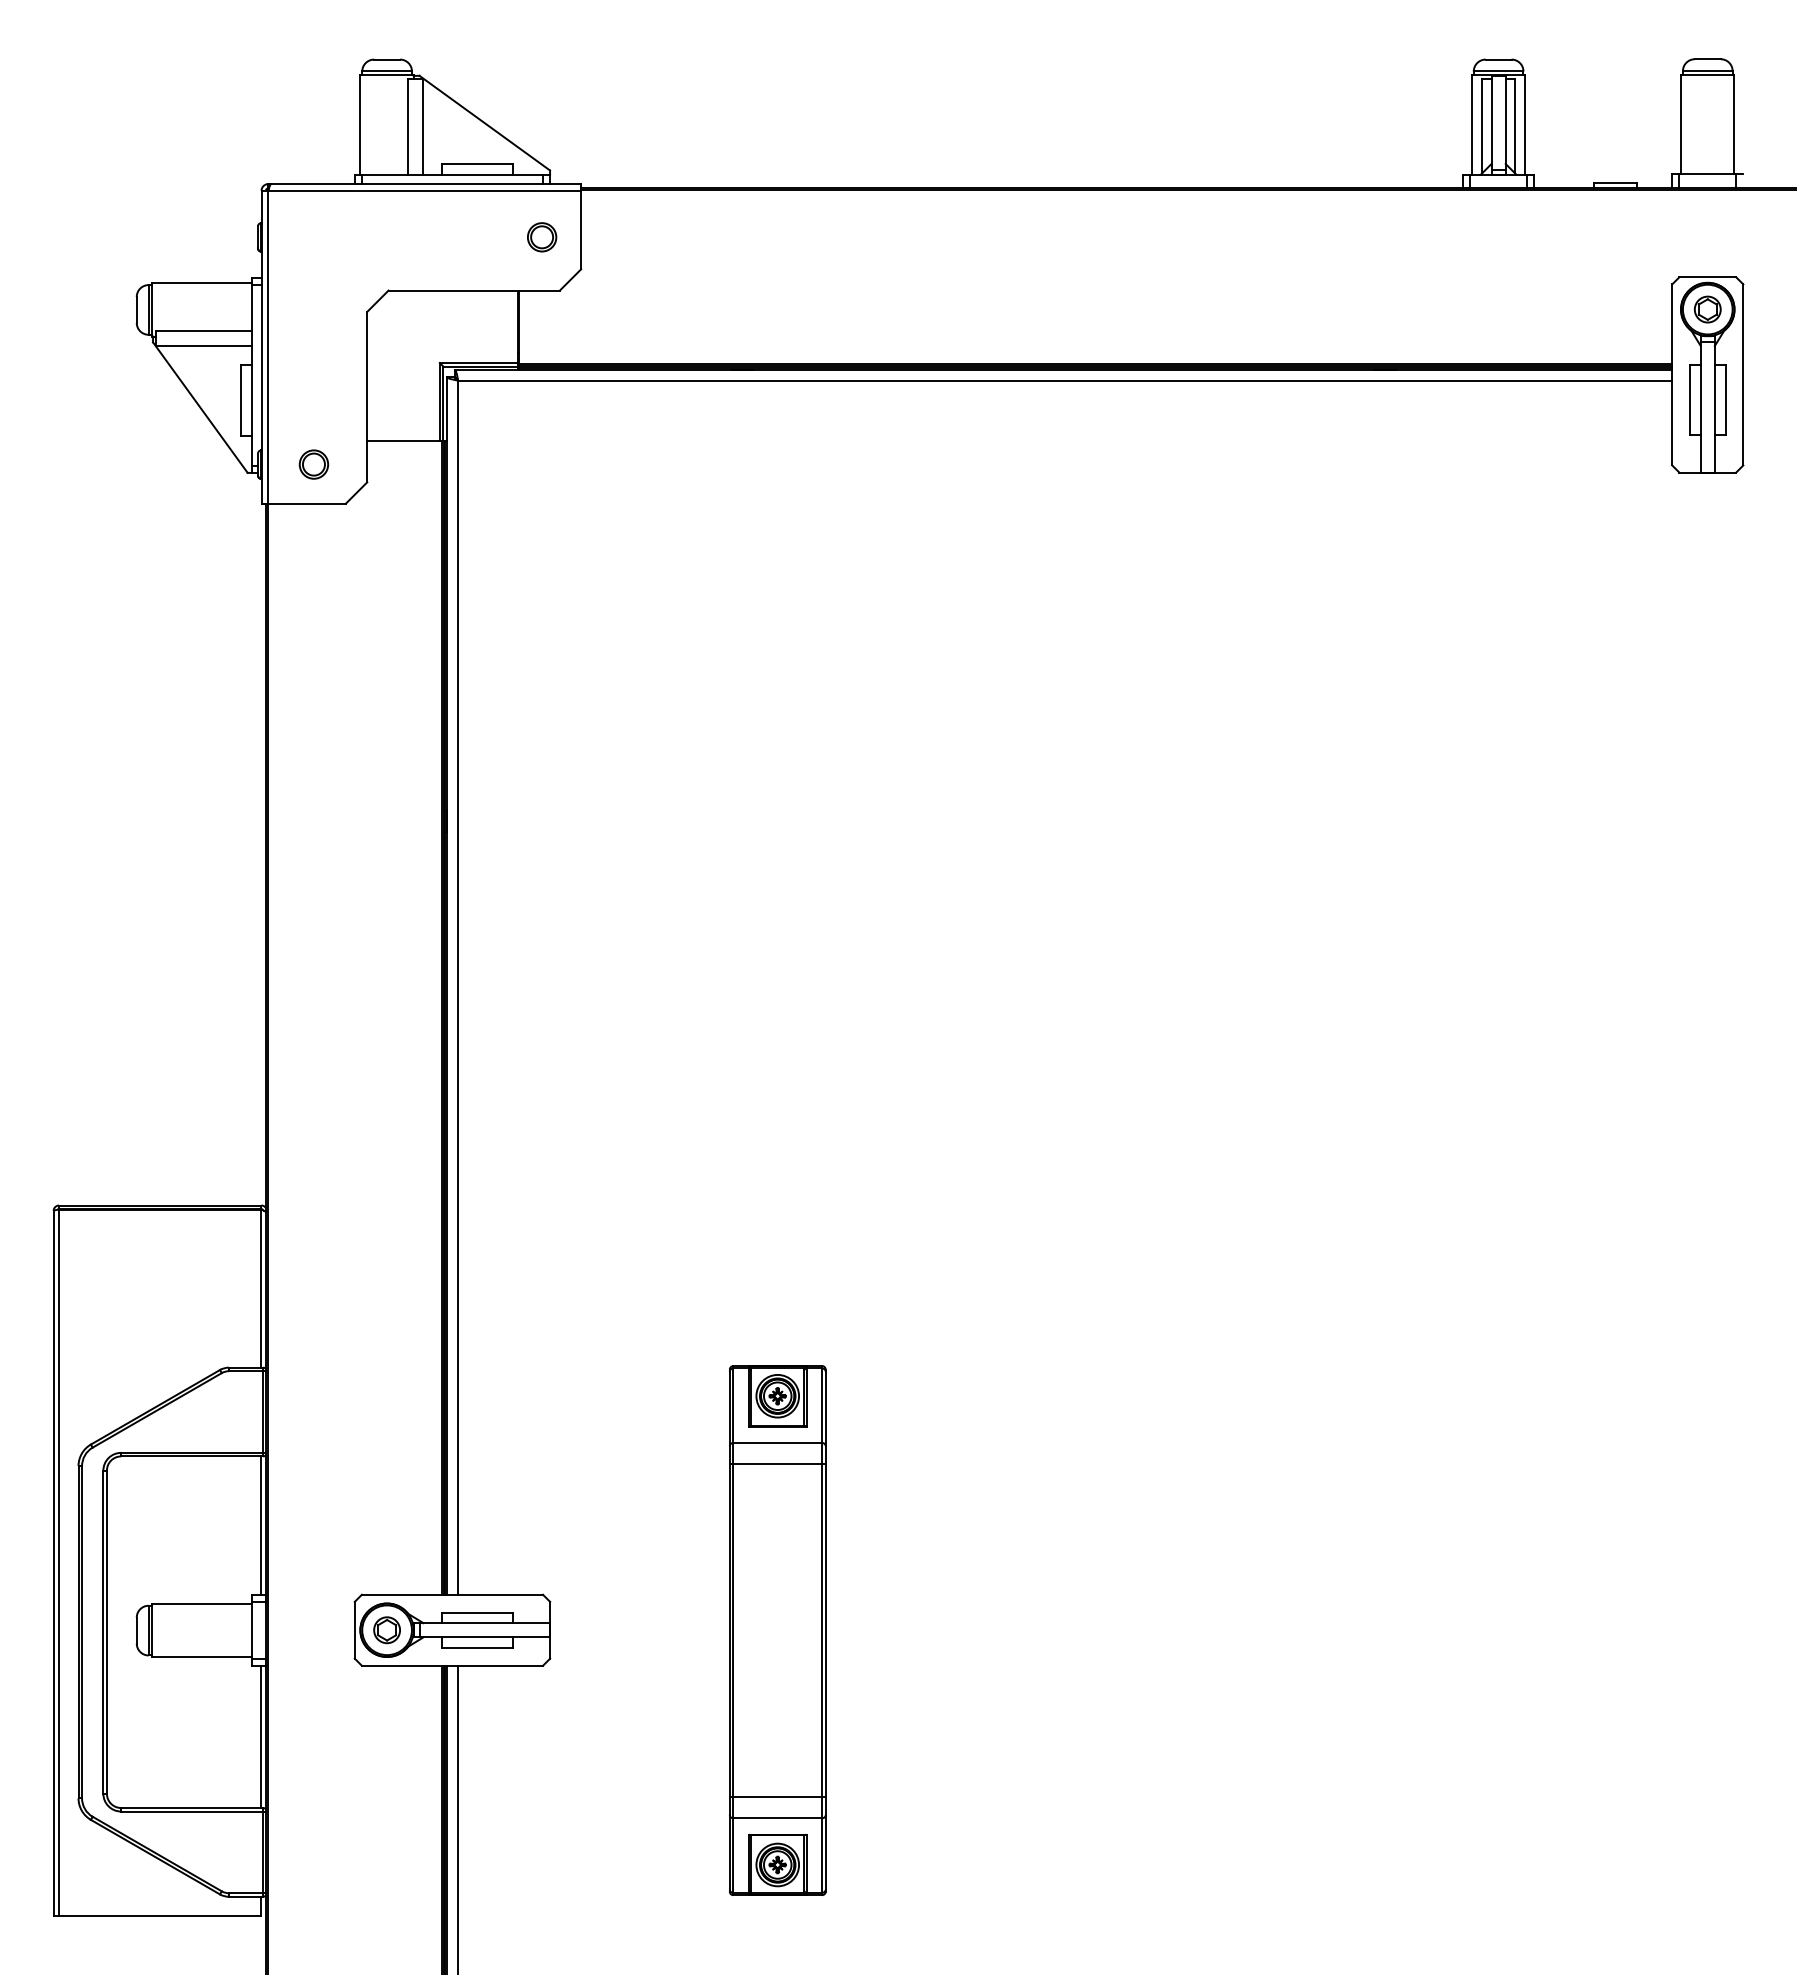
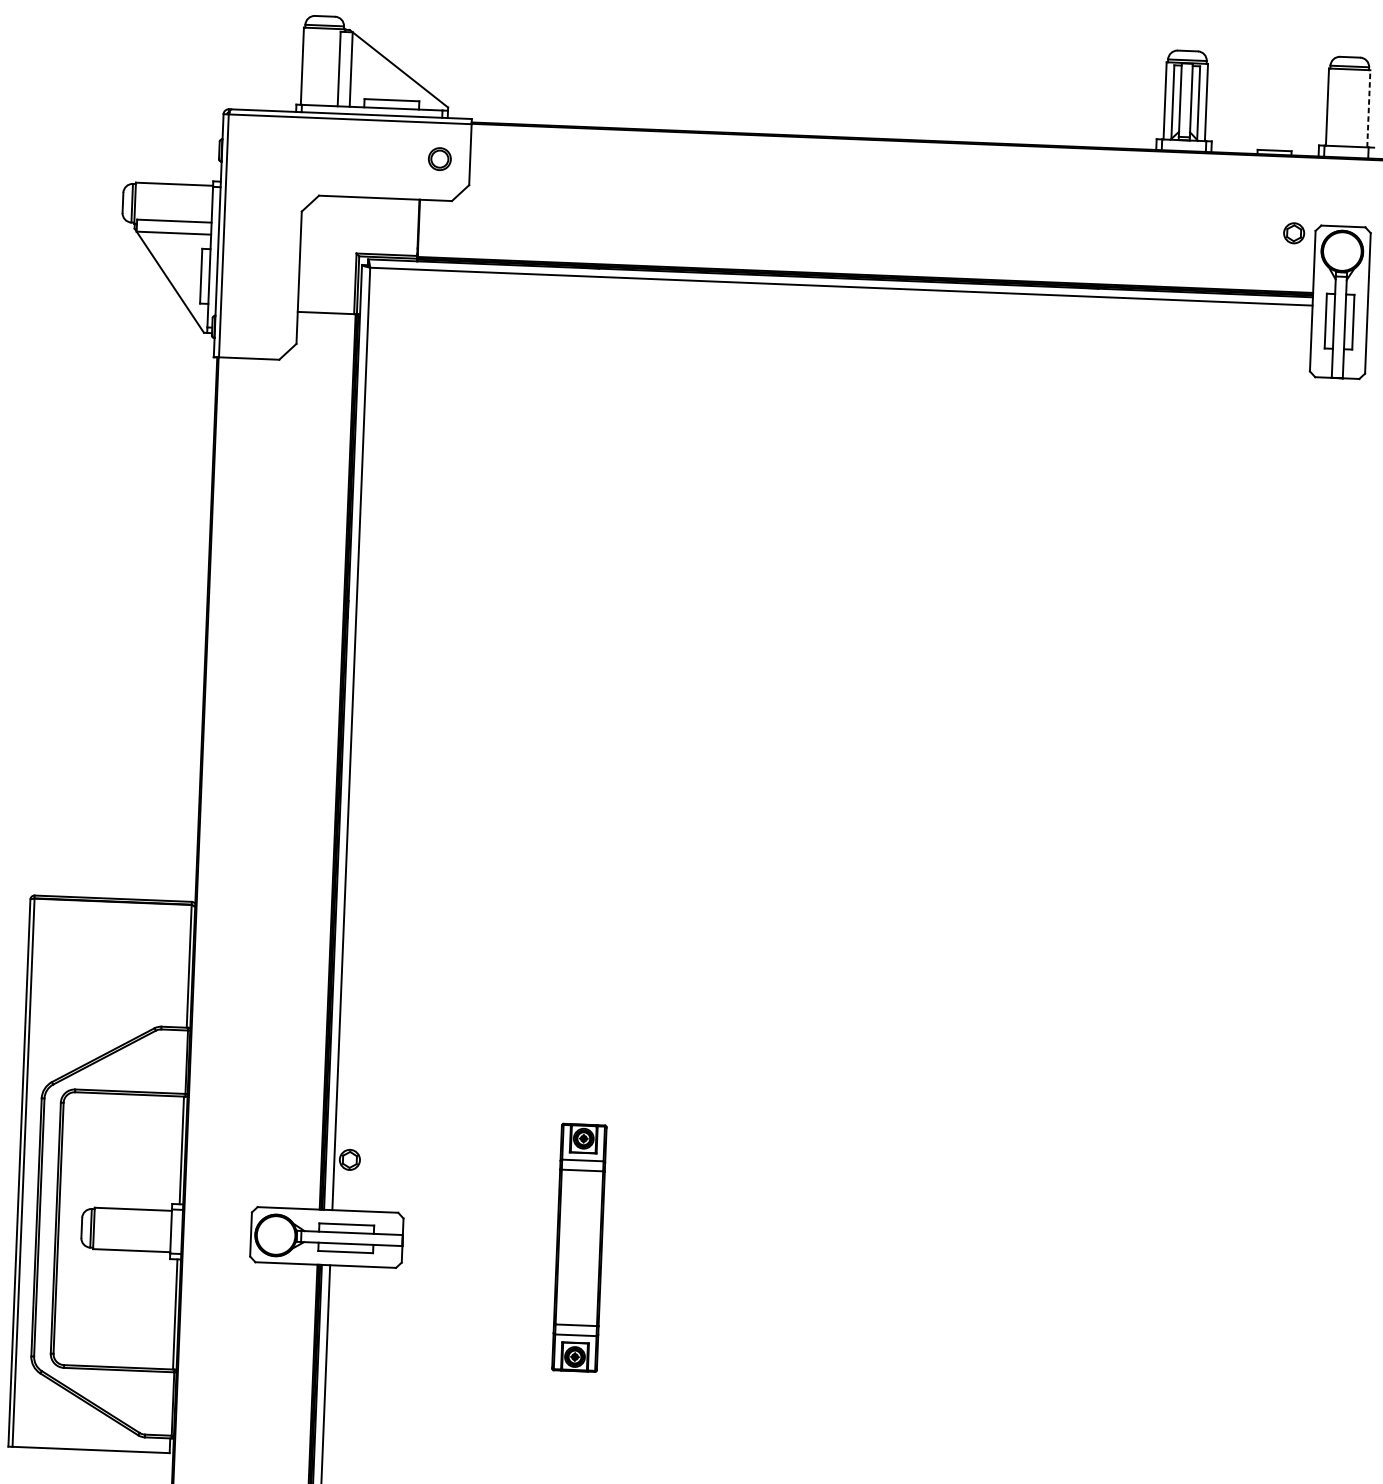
line: (1734, 124) -> (1368, 108), solid -> dashed
part: (1707, 309) -> (1293, 233), moved
part: (313, 464) -> (255, 328), removed
part: (386, 1630) -> (349, 1160), moved
part: (777, 1630) -> (579, 1247), size x0.6

